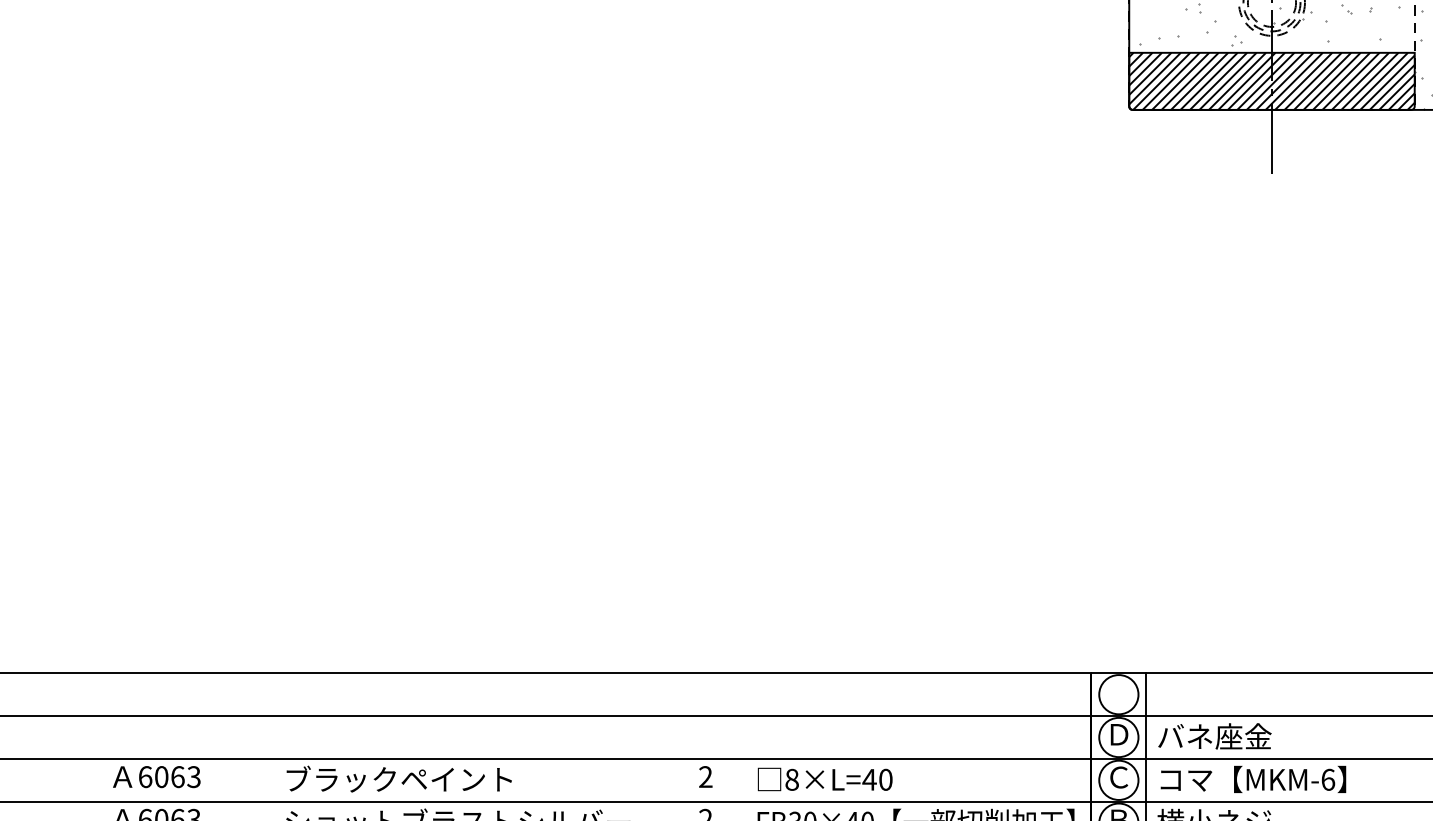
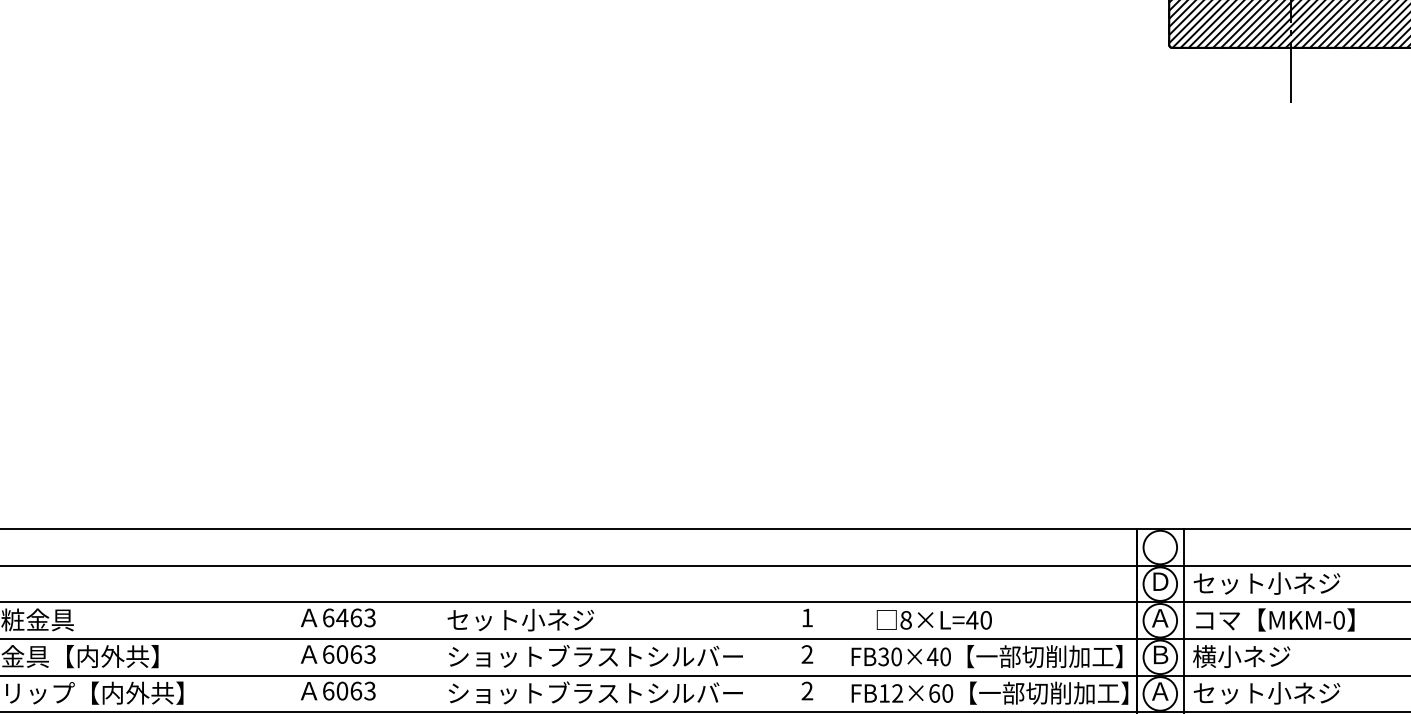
text: (1243, 735) -> (1266, 582), バネ座金 -> セット小ネジ
text: (161, 776) -> (342, 617), 6063 -> 6463
text: (705, 776) -> (807, 617), 2 -> 1
text: (1119, 777) -> (1160, 618), Ｃ -> Ａ
text: (398, 778) -> (544, 619), ブラックペイント -> セット小ネジ
text: (824, 778) -> (933, 619), moved
text: (1328, 780) -> (1339, 620), MKM-6 -> MKM-0

